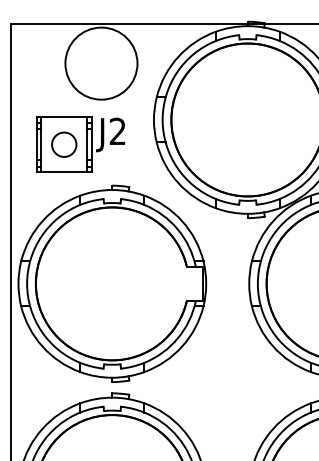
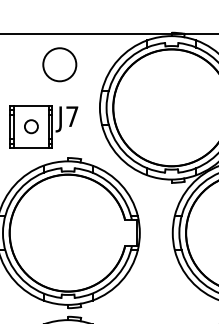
circle: (101, 63) -> (59, 64), size x0.6
text: (117, 130) -> (72, 115), J2 -> J7
circle: (64, 144) -> (31, 126), size x0.7

